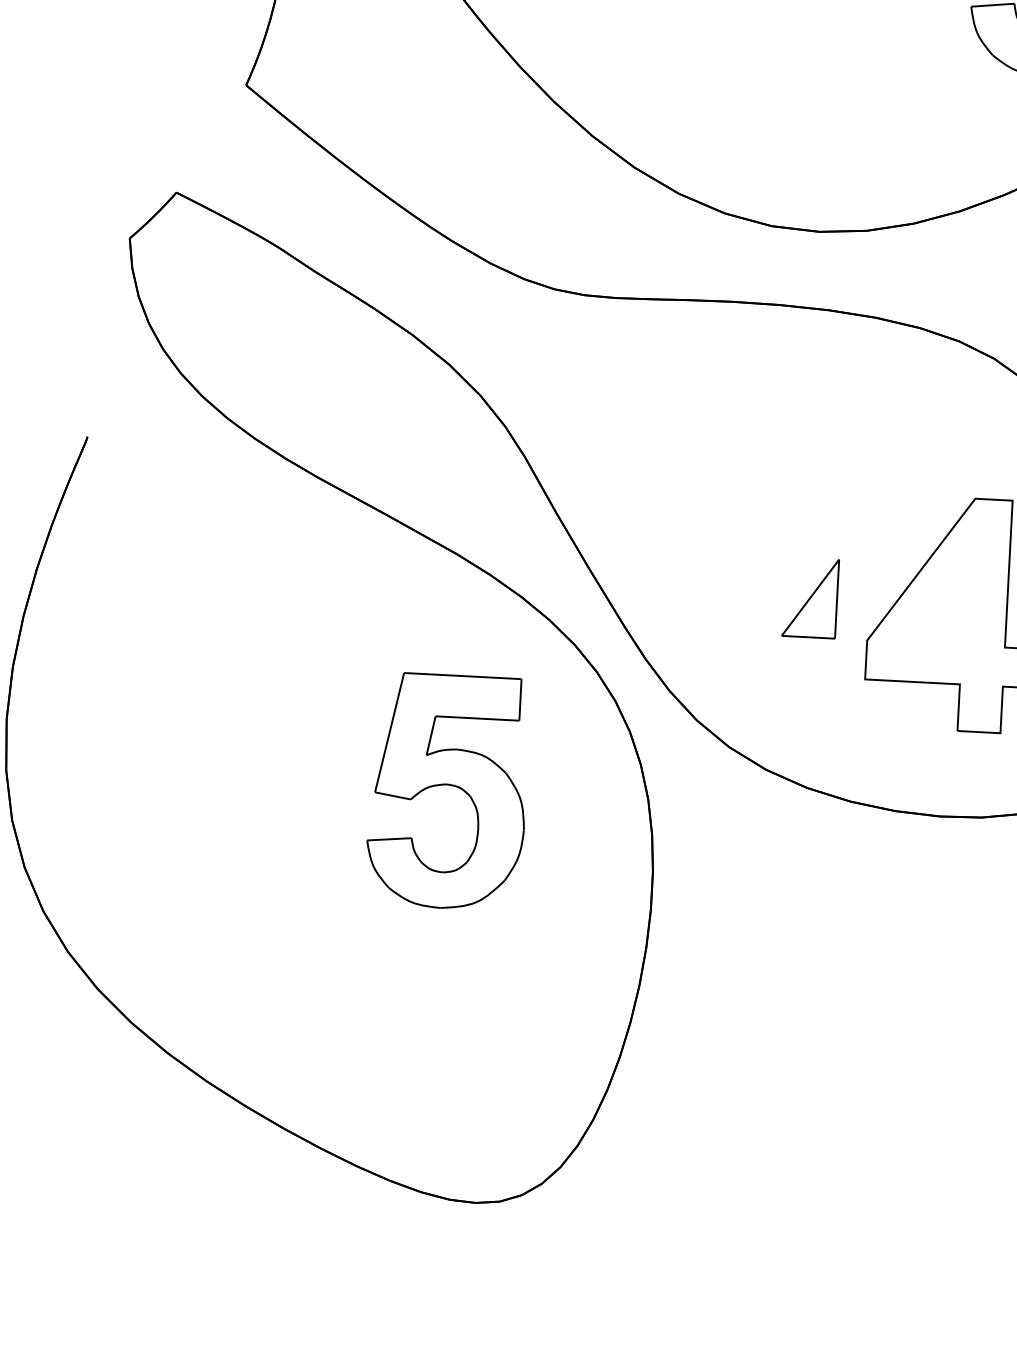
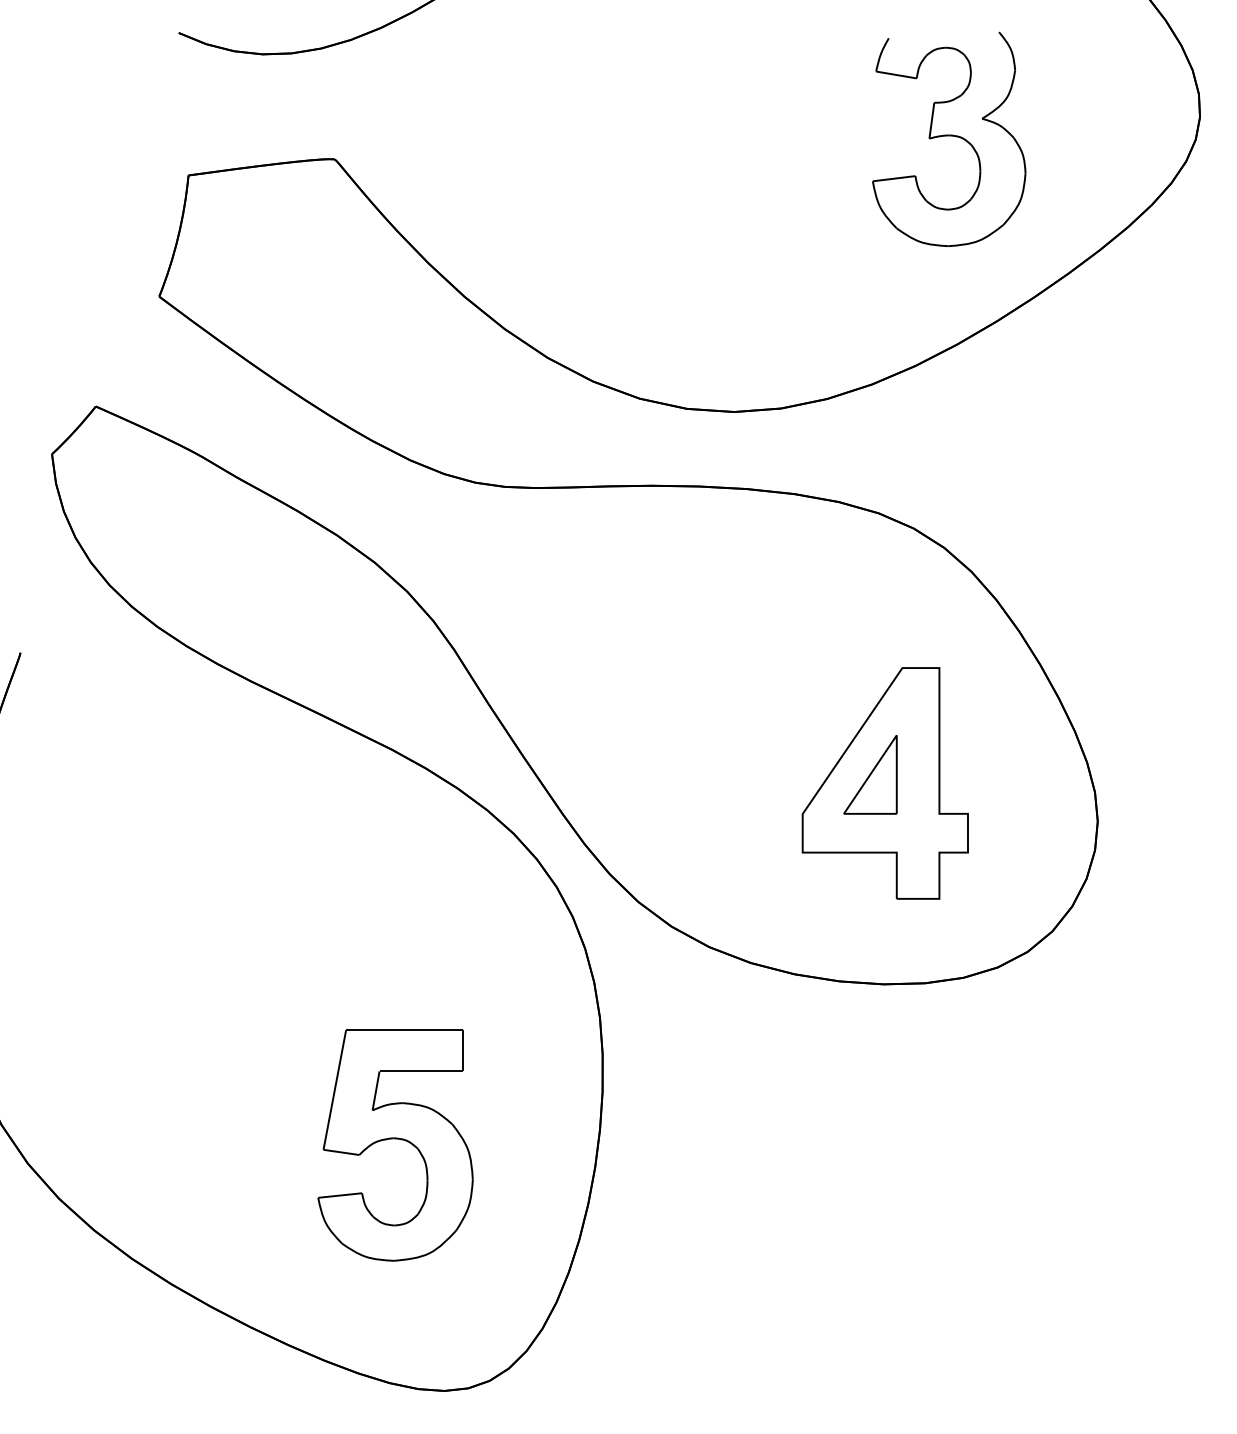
part: (810, 597) -> (870, 774), moved
part: (447, 791) -> (395, 1145), moved

